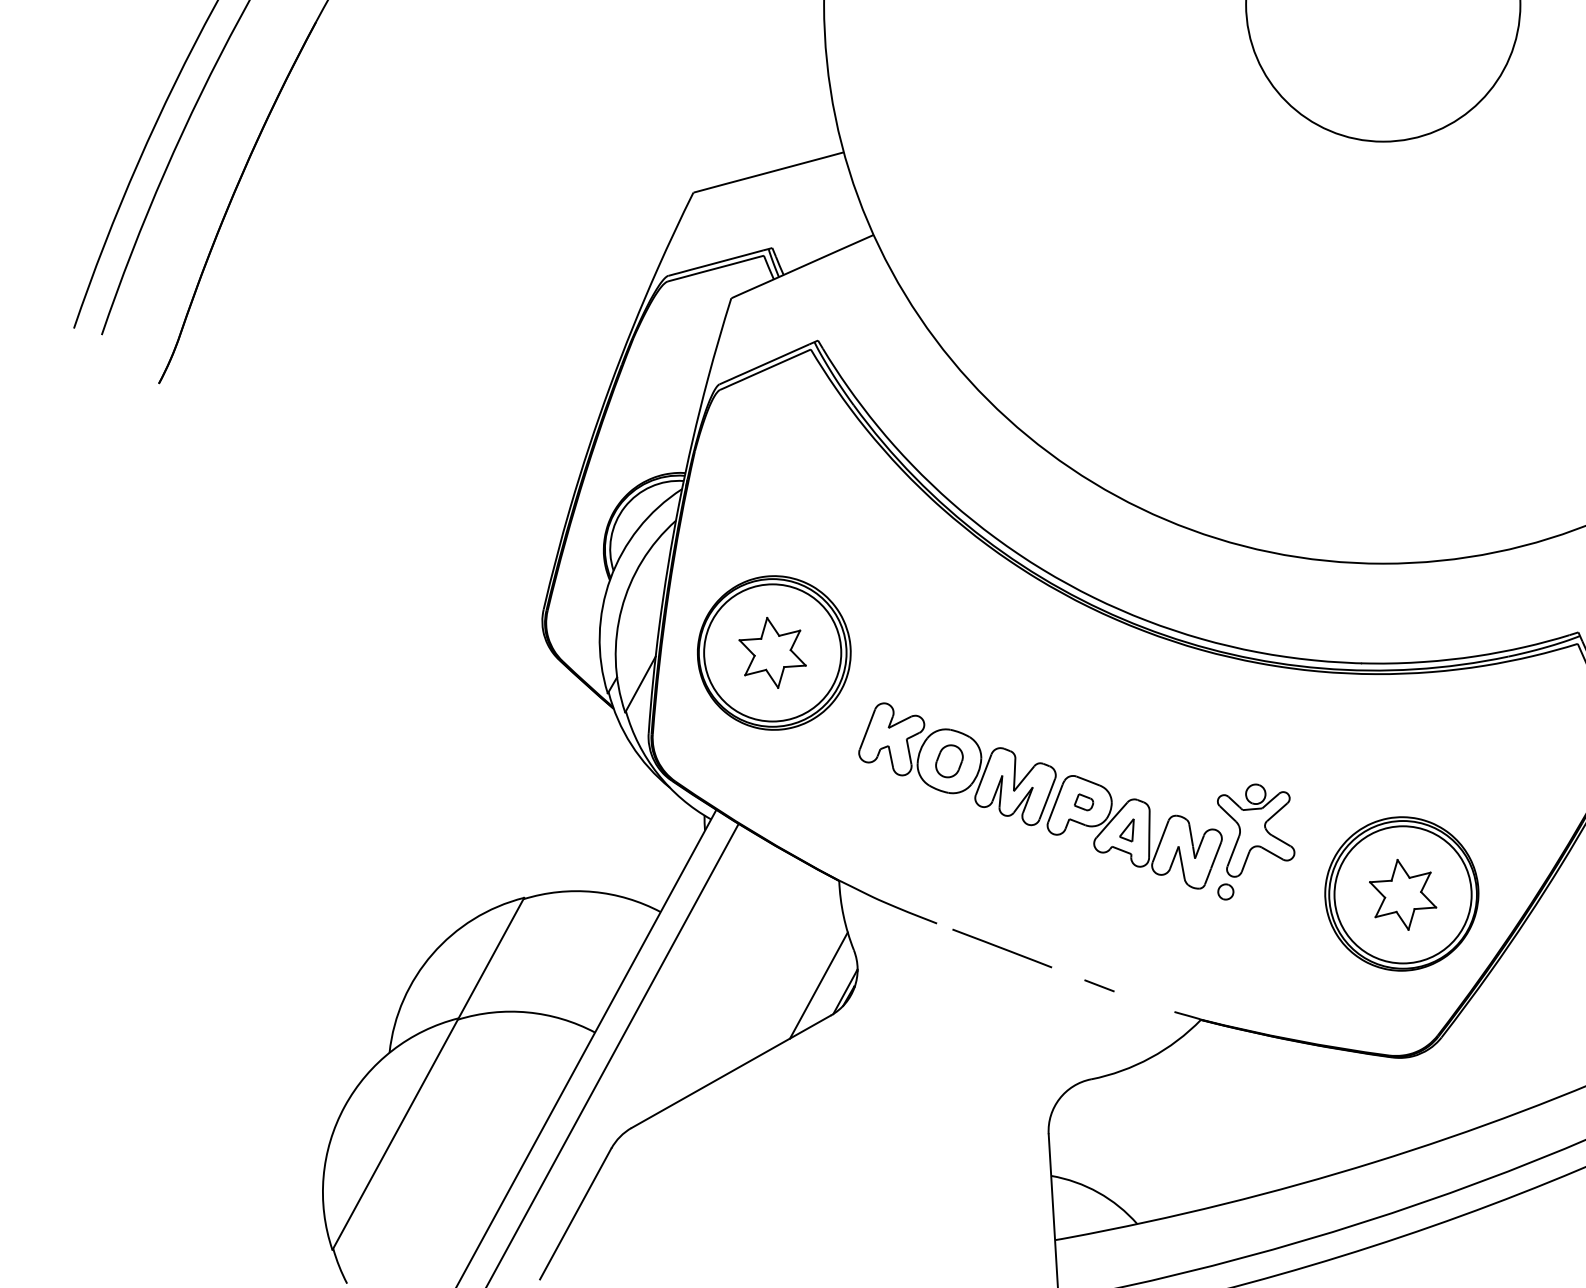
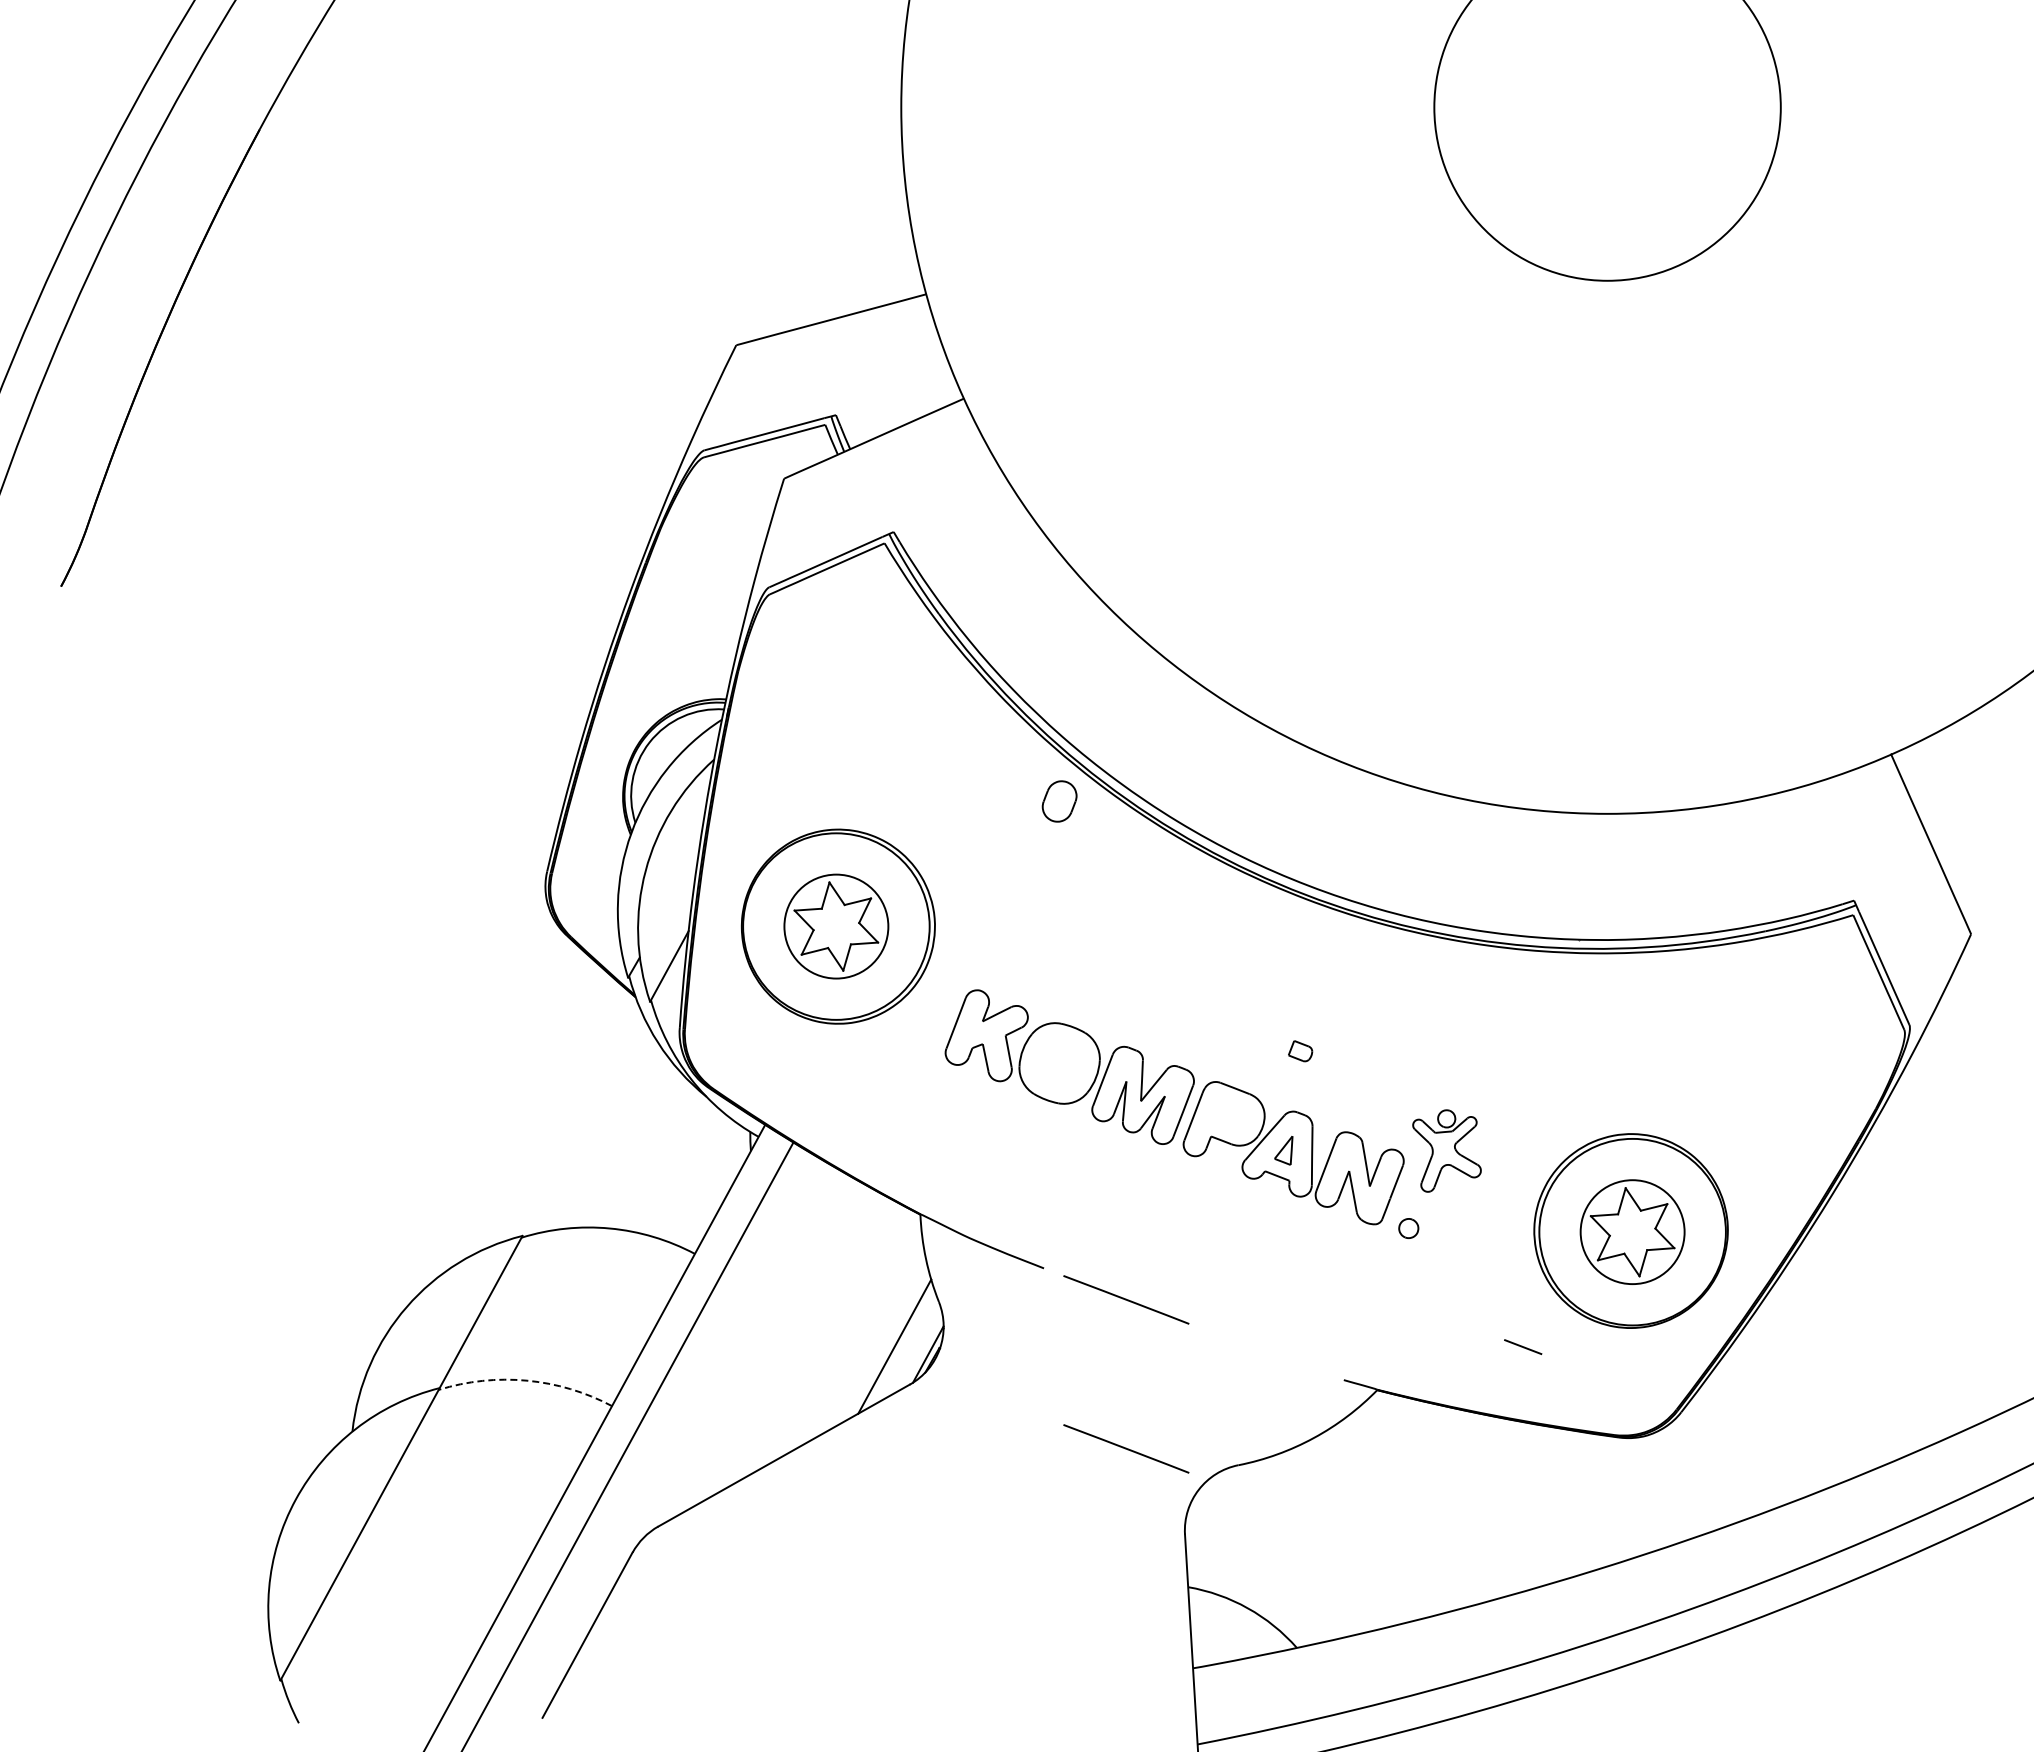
circle: (772, 652) -> (836, 926), size x0.6
part: (949, 761) -> (1059, 801), moved
part: (1083, 802) -> (1300, 1051), moved
part: (1255, 830) -> (1446, 1150), size x0.7
circle: (1402, 894) -> (1632, 1231), size x0.6
line: (1099, 985) -> (1523, 1346), moved
arc: (528, 1012) -> (527, 1380), solid -> dashed
line: (1002, 1066) -> (1126, 1448), added

